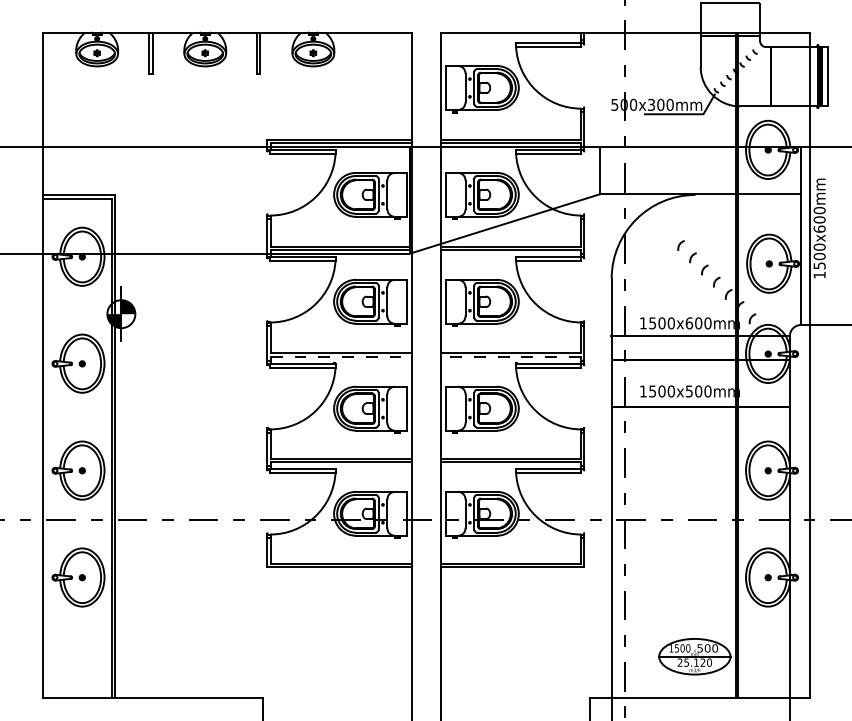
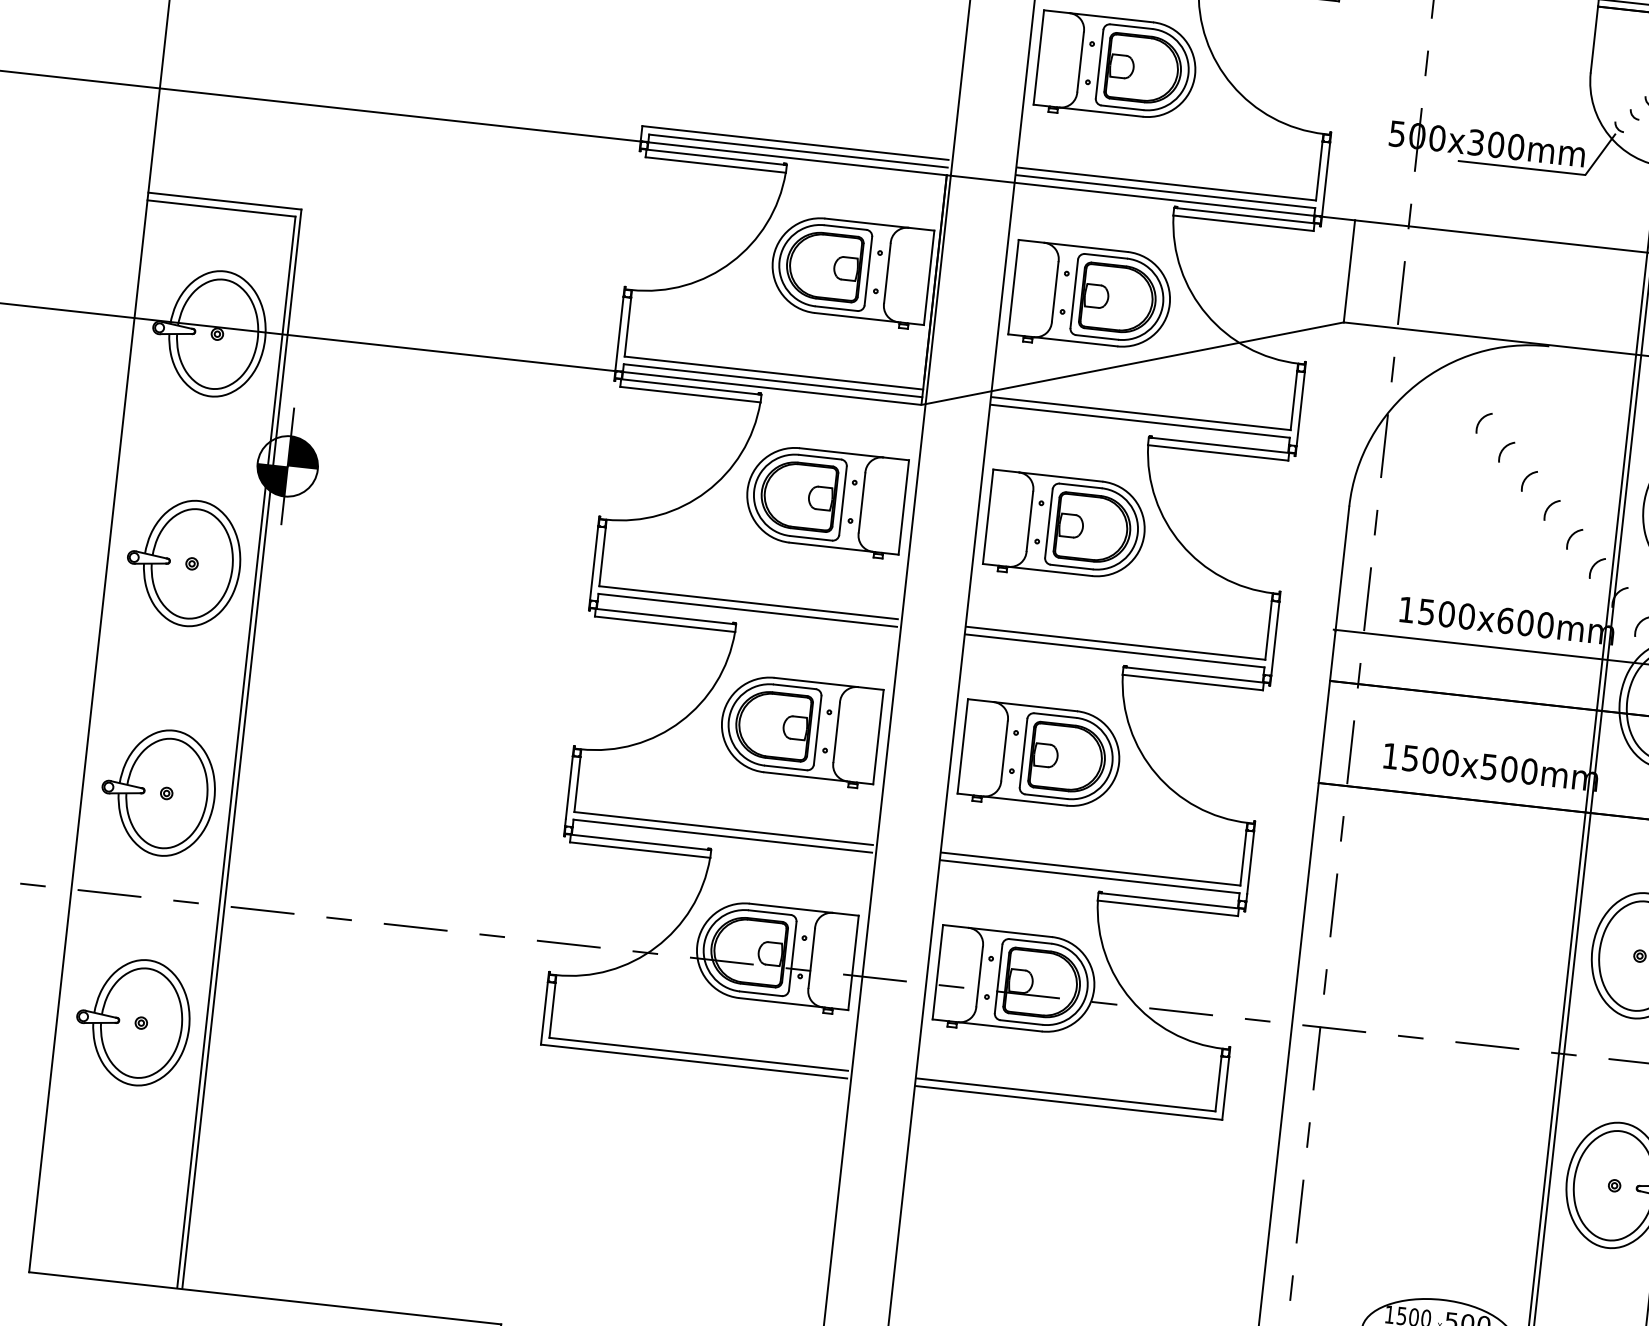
arc: (668, 233) -> (1482, 422), added
line: (340, 357) -> (748, 611), dashed -> solid
line: (510, 357) -> (1113, 651), dashed -> solid

